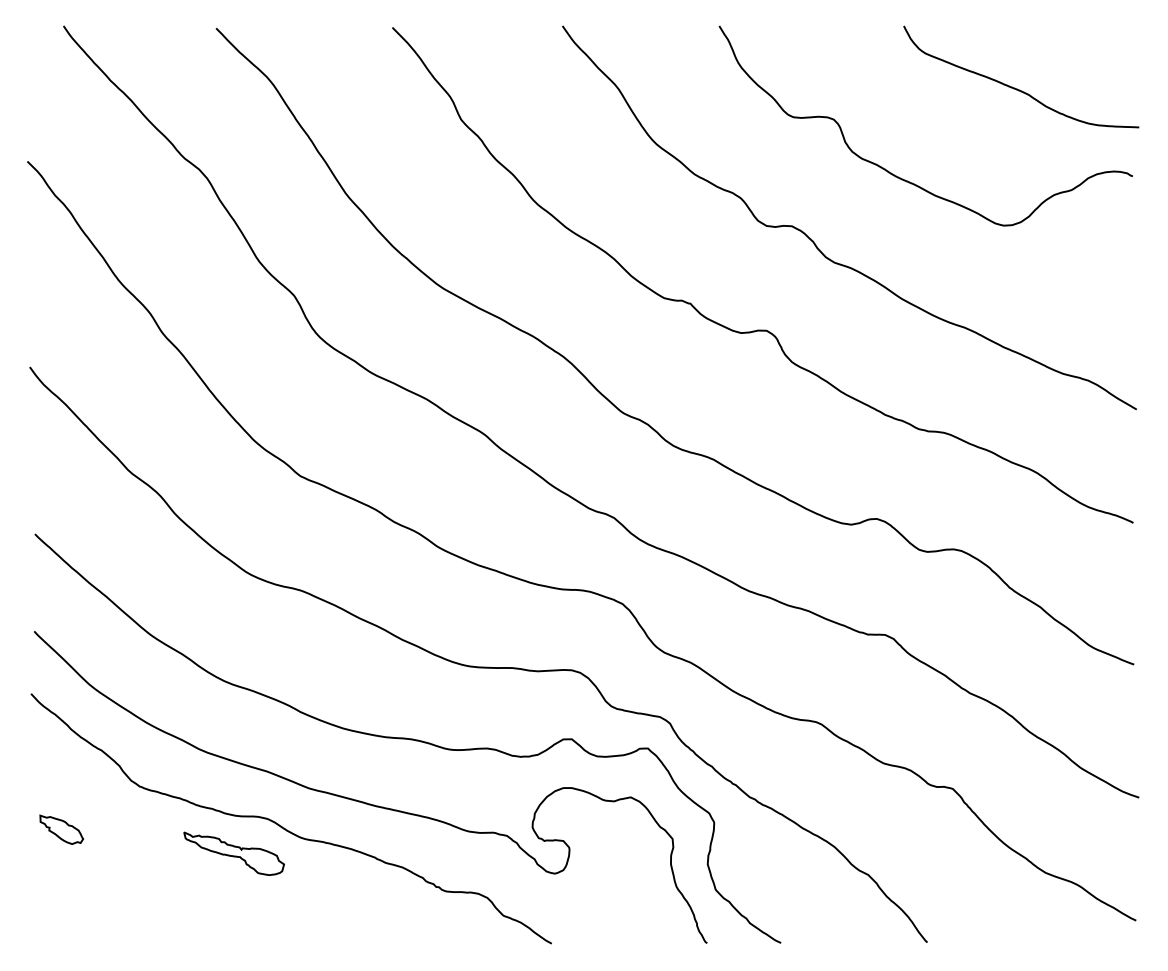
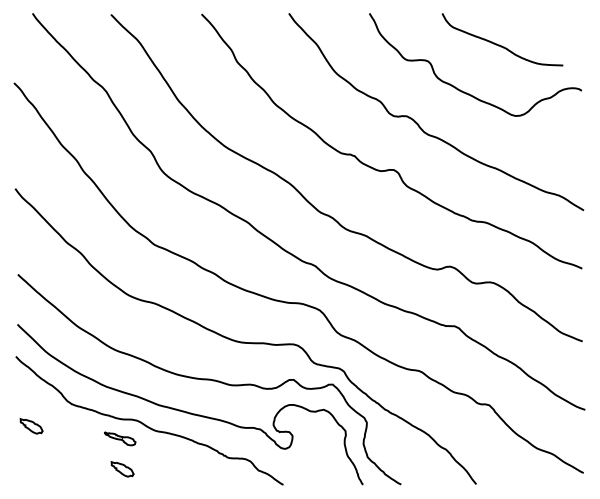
curve: (1015, 86) -> (499, 44), moved
part: (232, 853) -> (119, 438), size x0.6
part: (238, 913) -> (122, 469), added

